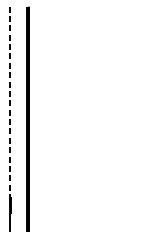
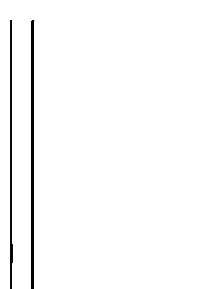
line: (9, 102) -> (10, 132), dashed -> solid

